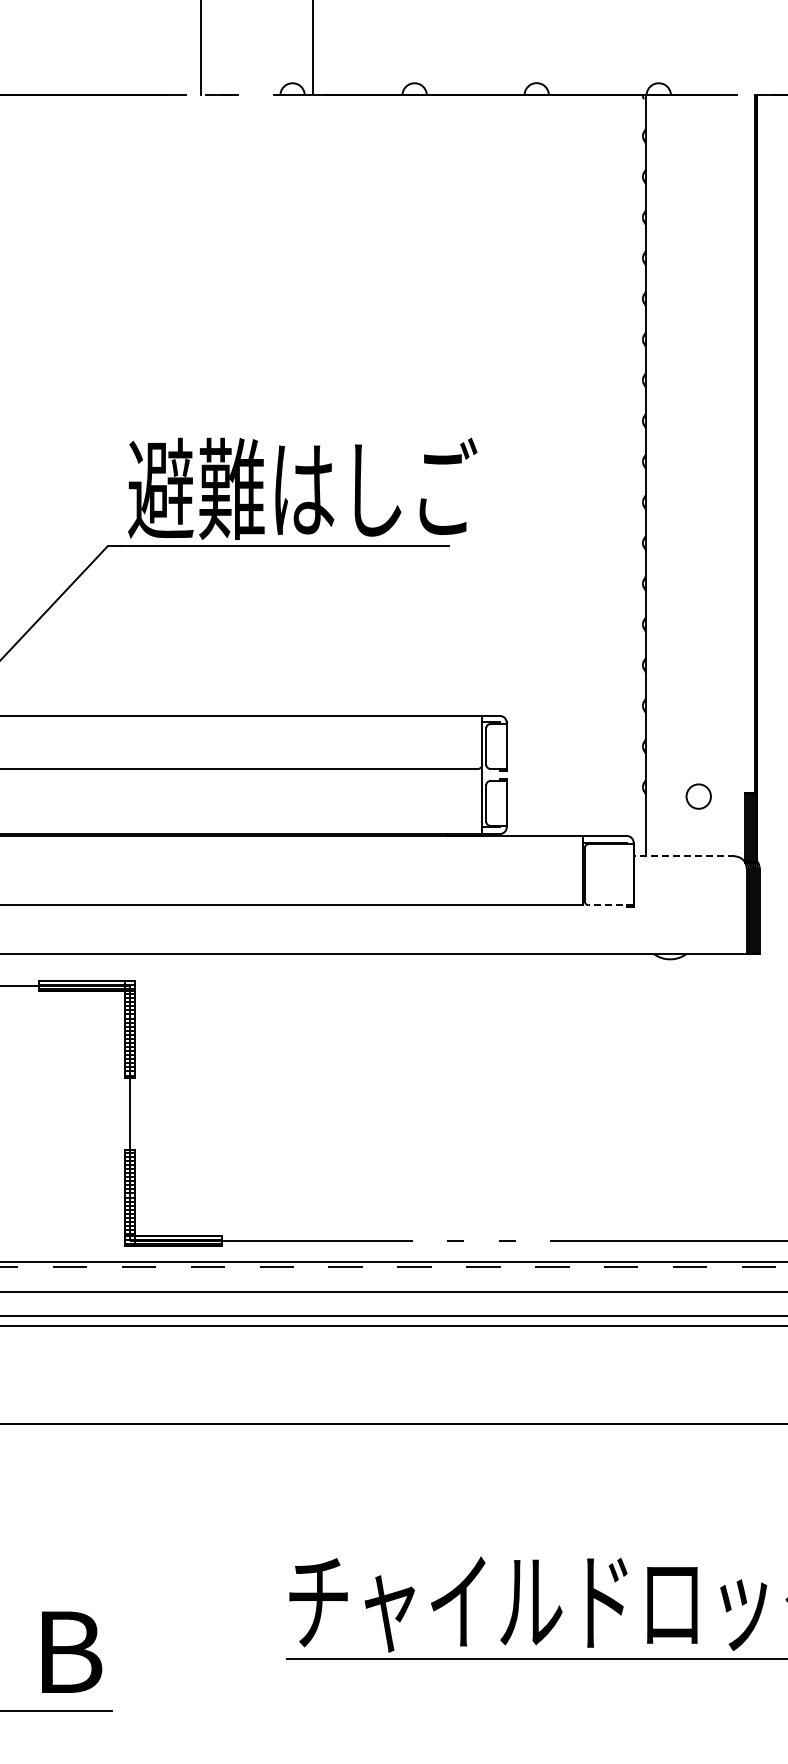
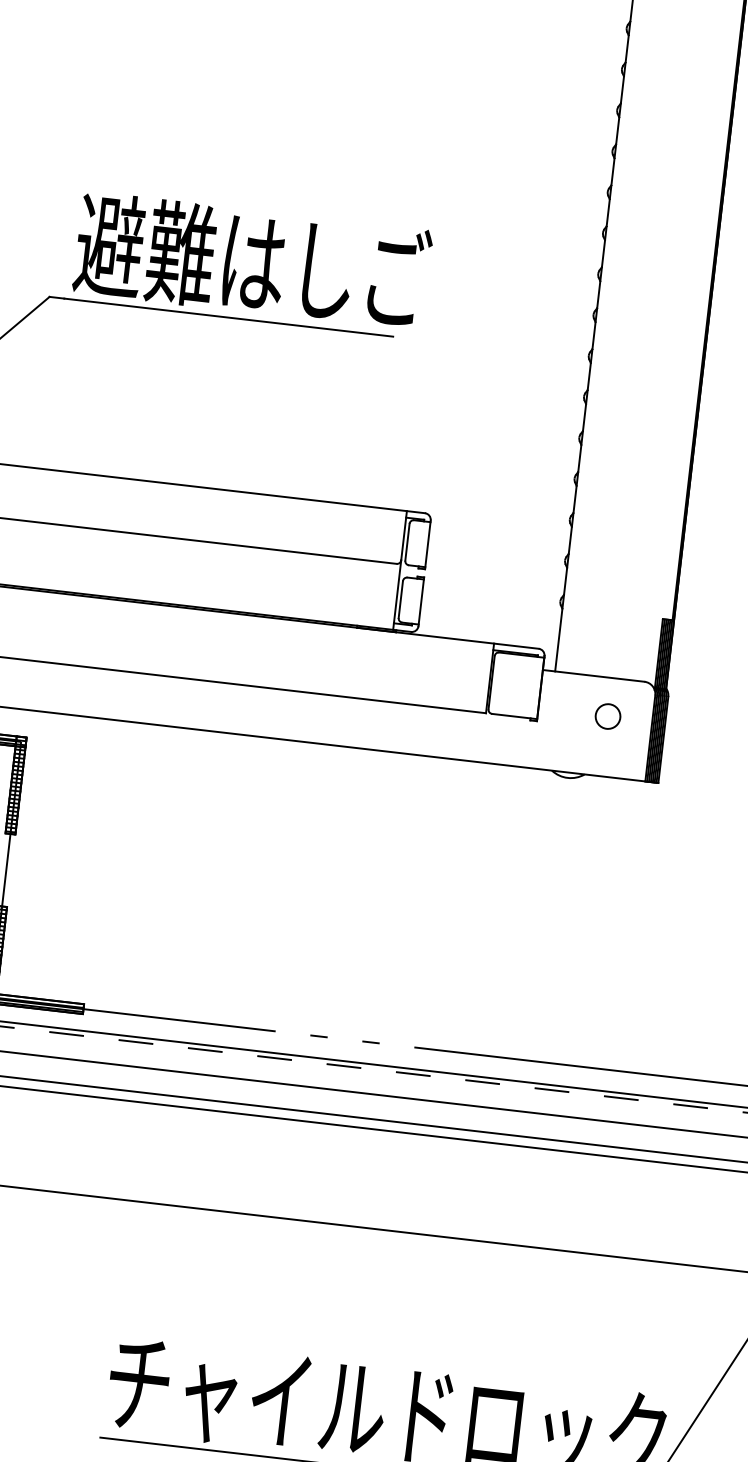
circle: (698, 796) -> (607, 716), moved
line: (683, 856) -> (593, 675), dashed -> solid
line: (610, 905) -> (513, 716), dashed -> solid

